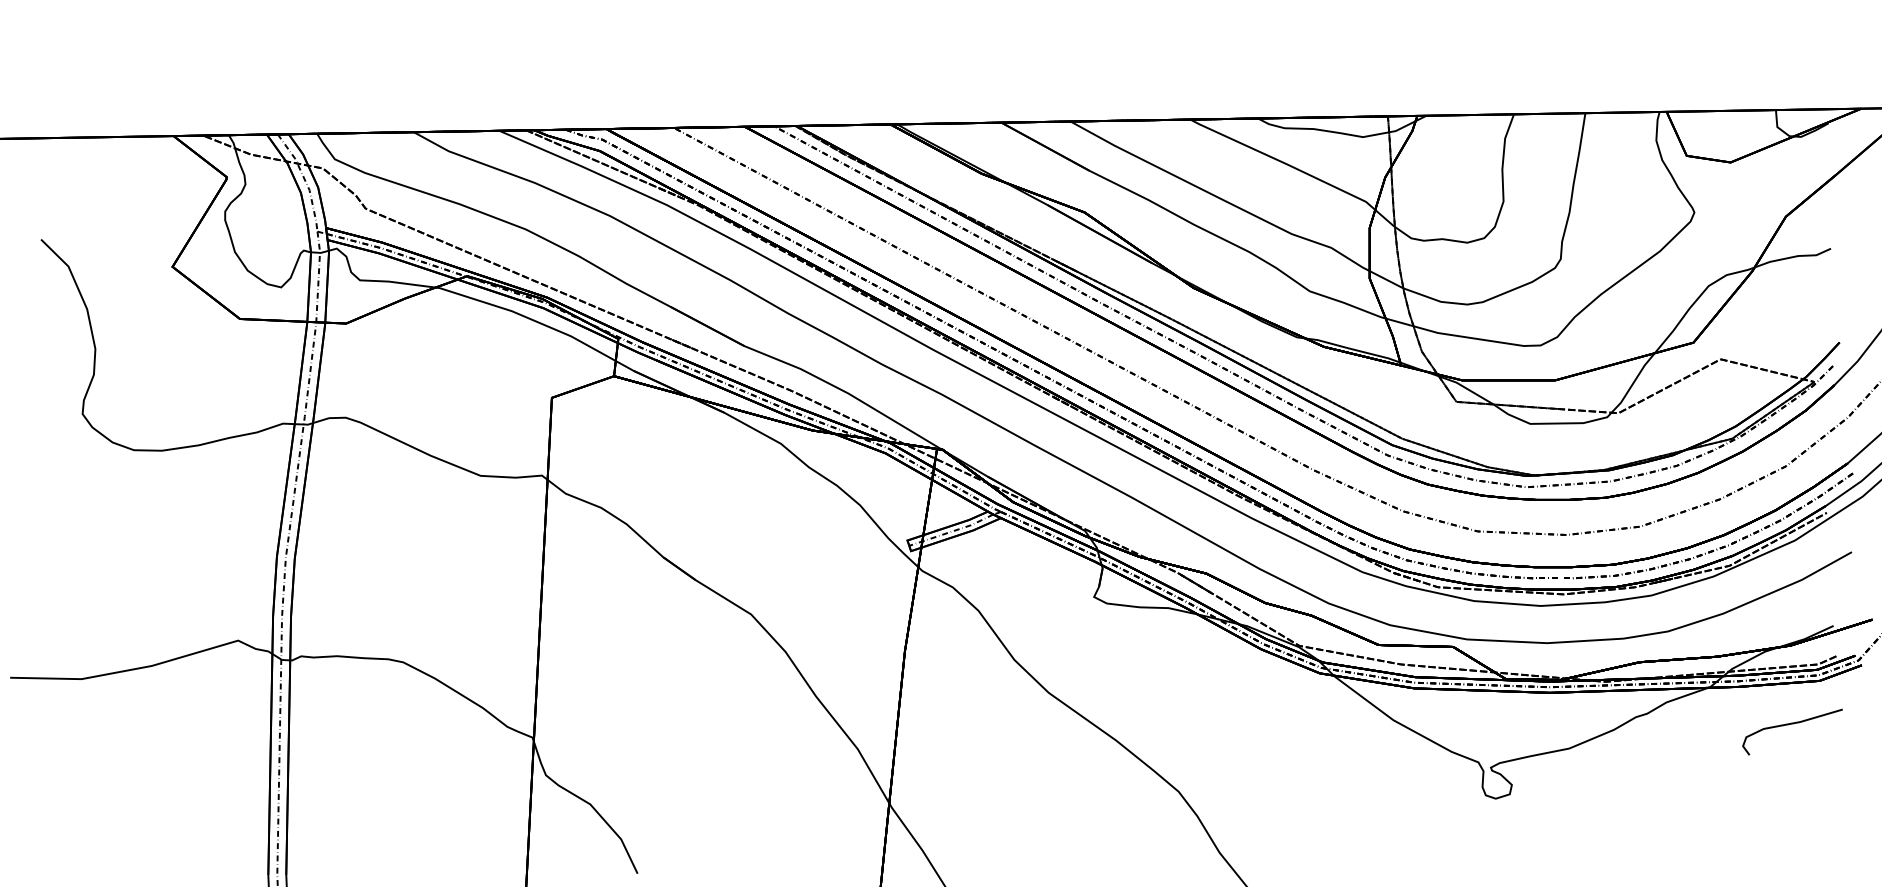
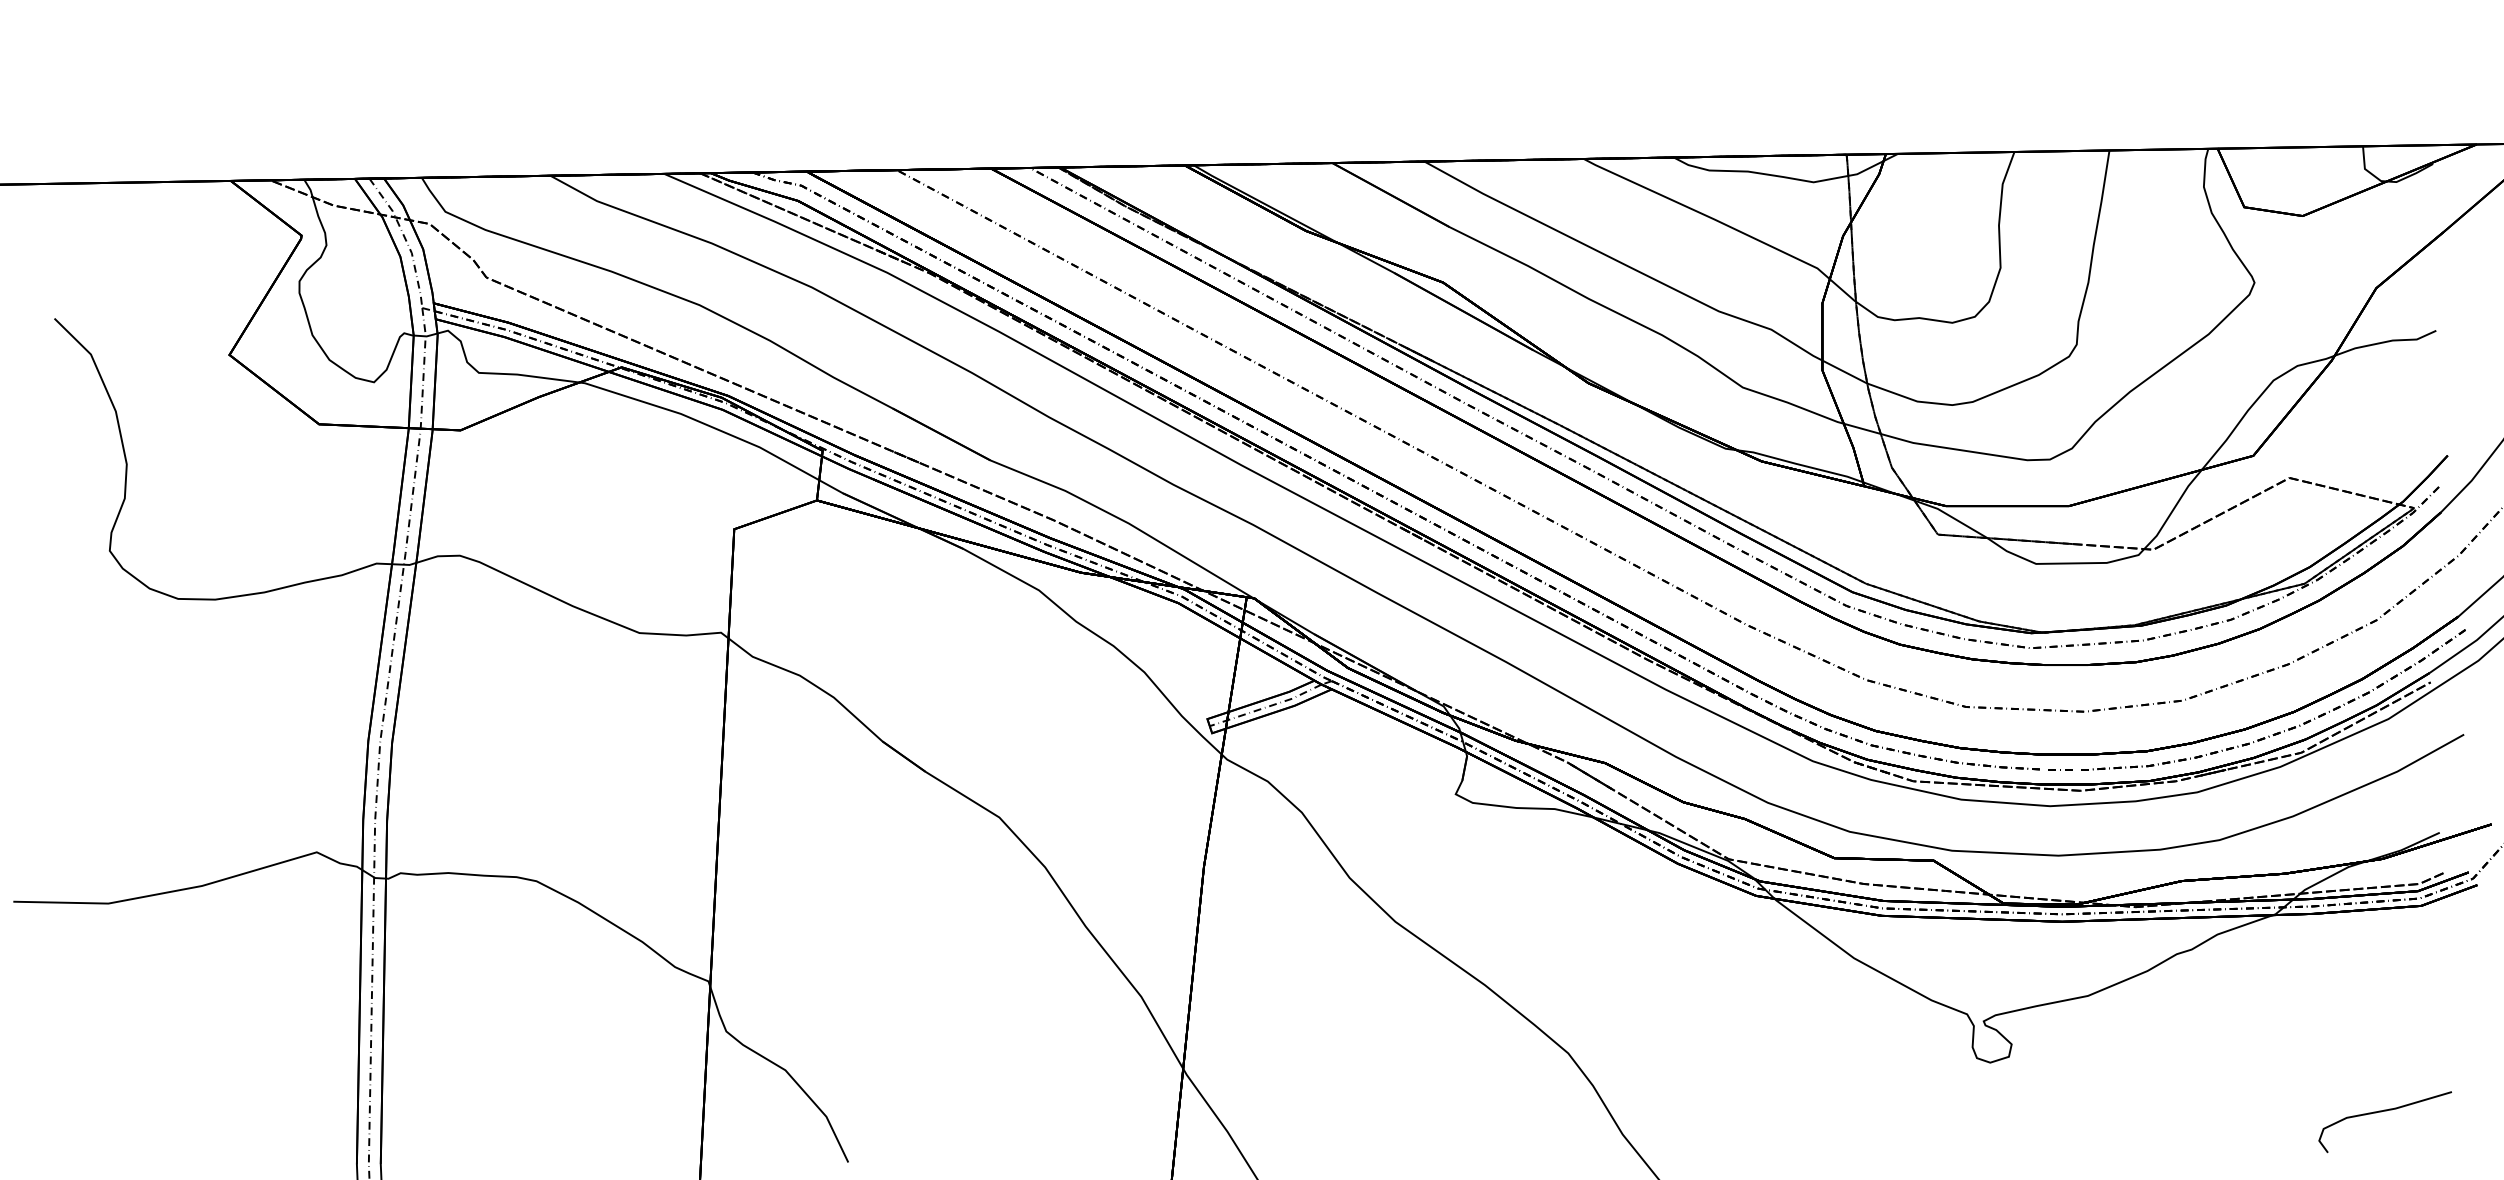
curve: (1789, 724) -> (2381, 1112), moved

